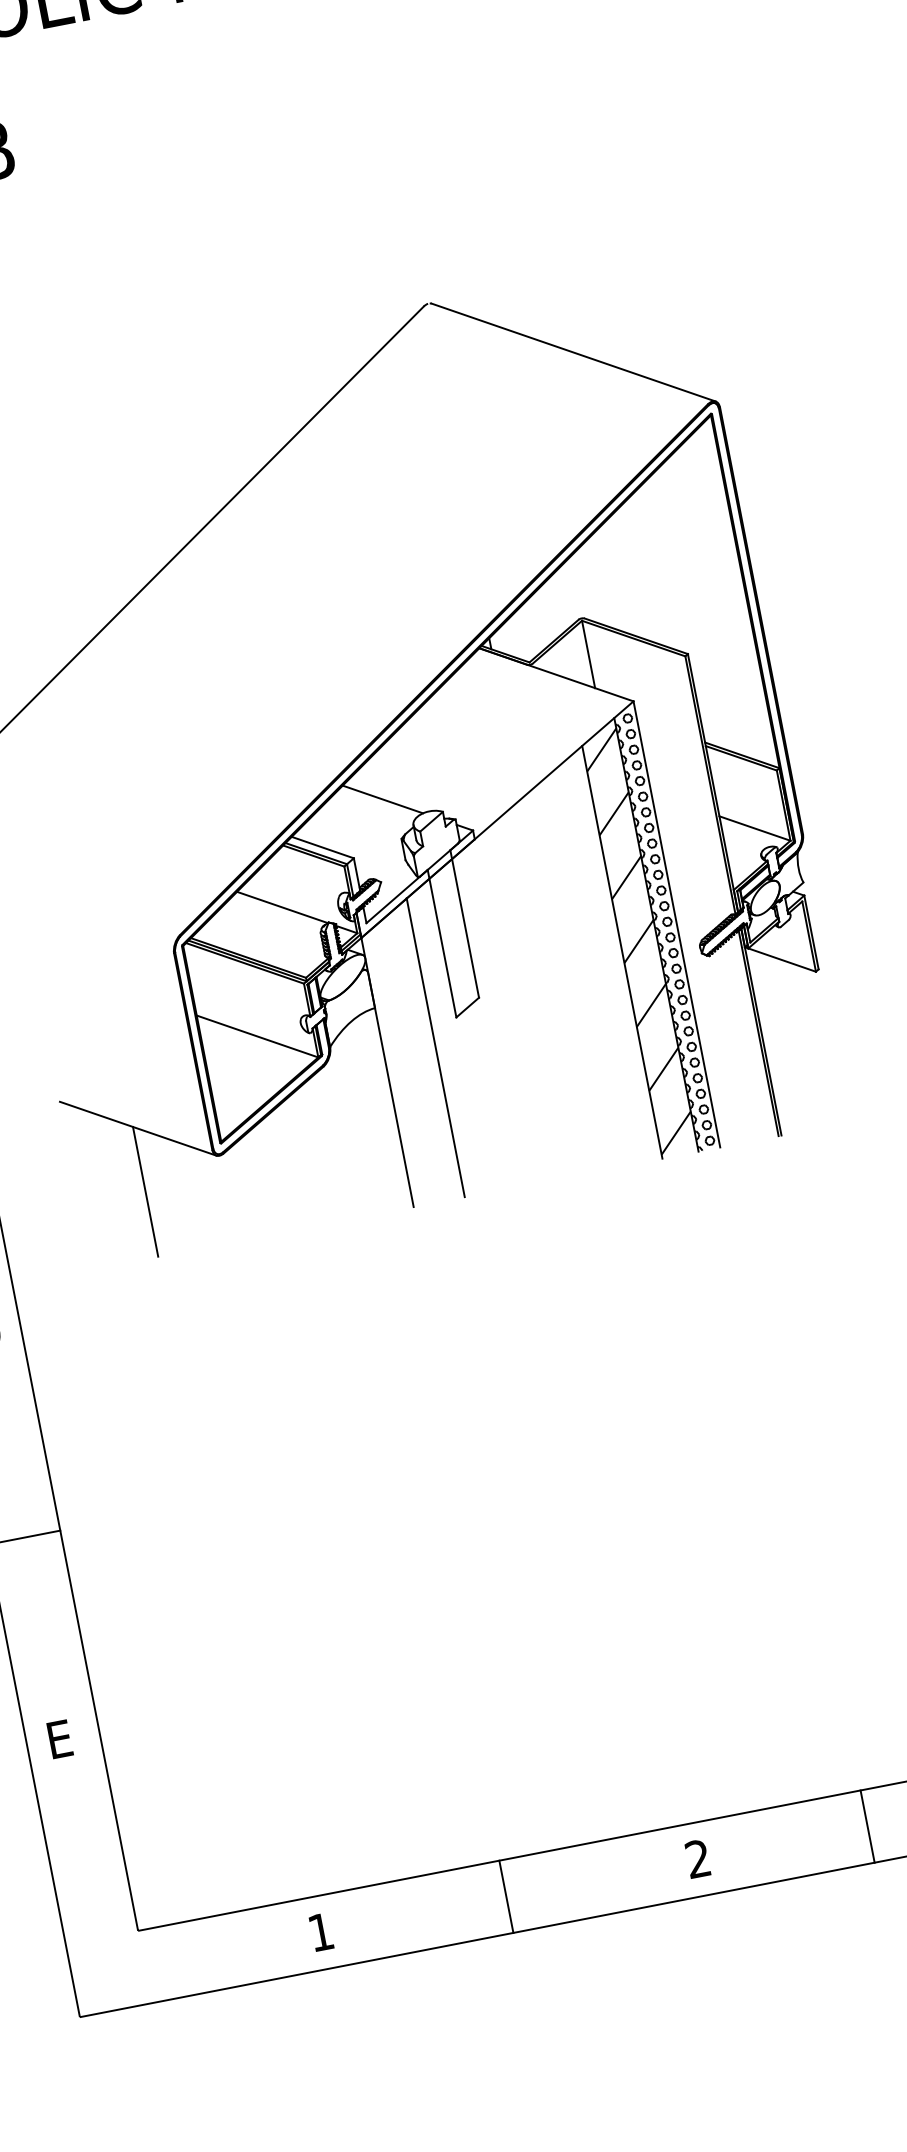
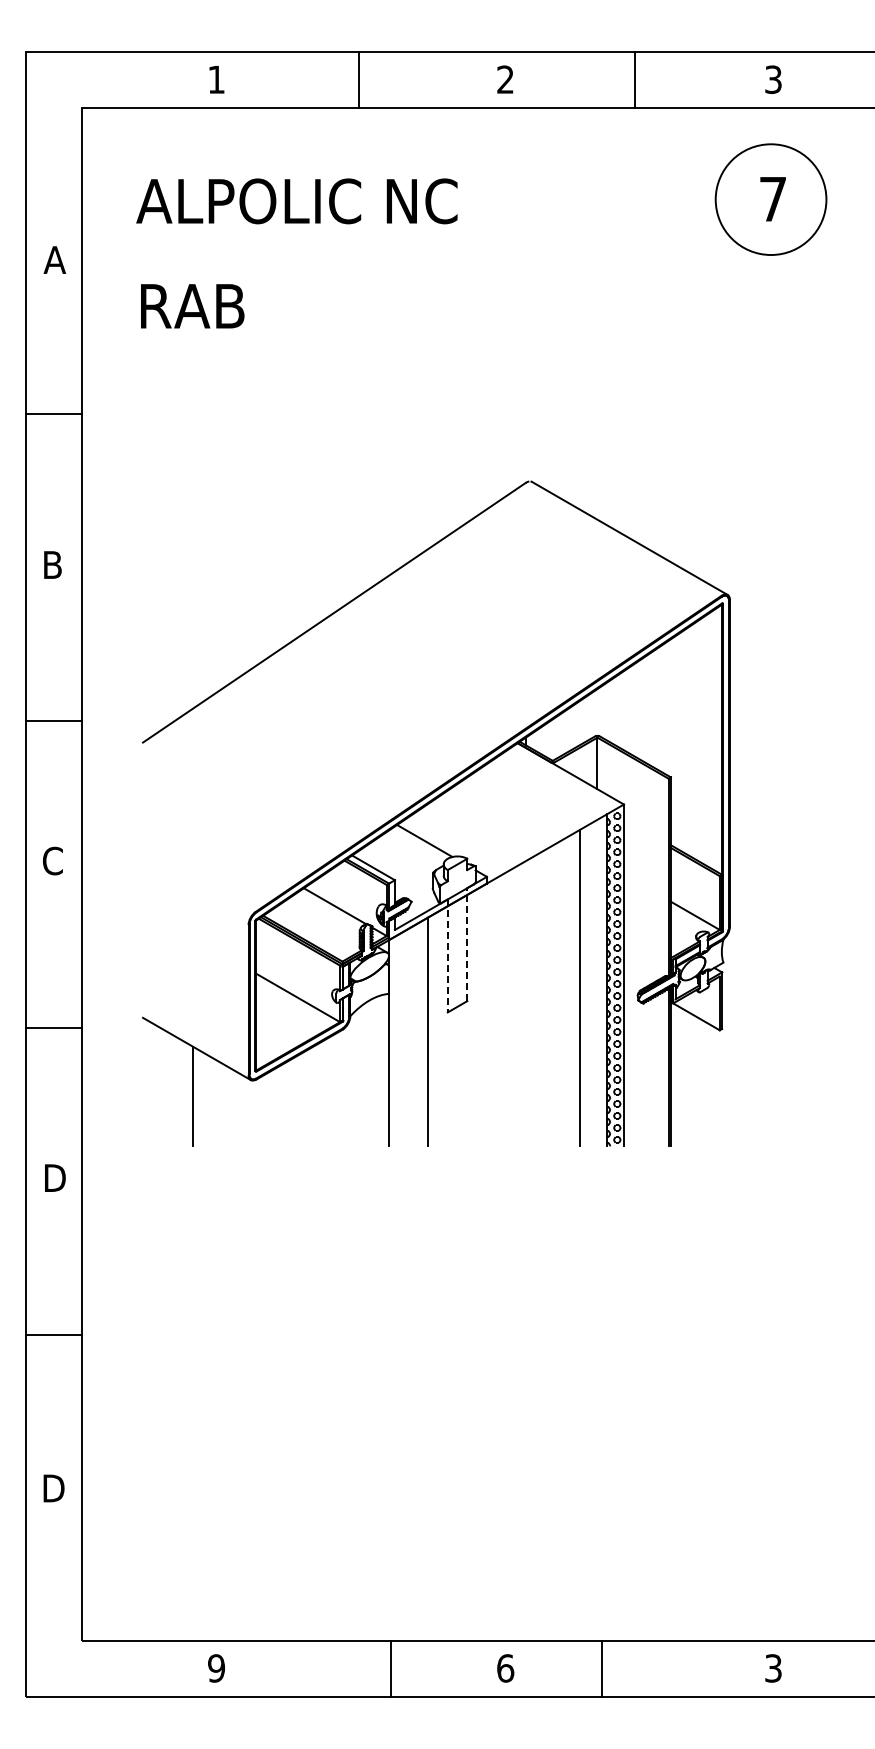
line: (464, 923) -> (467, 944), solid -> dashed
hatch: (638, 941) -> (593, 982), removed
line: (441, 944) -> (447, 956), solid -> dashed
text: (62, 1738) -> (53, 1488), E -> D
line: (867, 1826) -> (602, 1668), moved
text: (698, 1859) -> (505, 1668), 2 -> 6
line: (506, 1896) -> (390, 1668), moved
text: (320, 1932) -> (216, 1668), 1 -> 9

